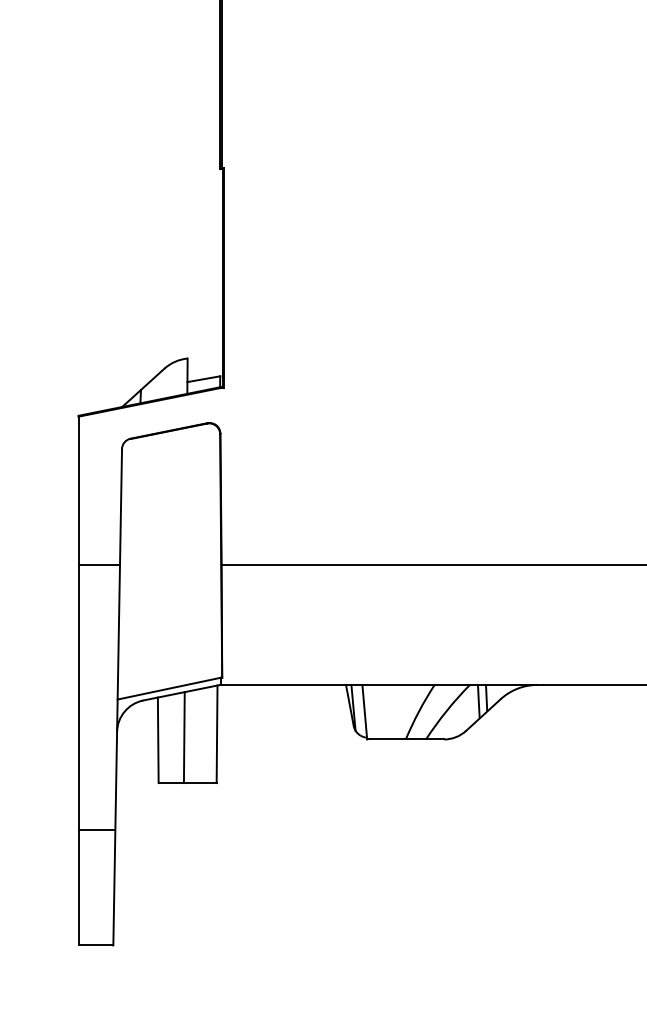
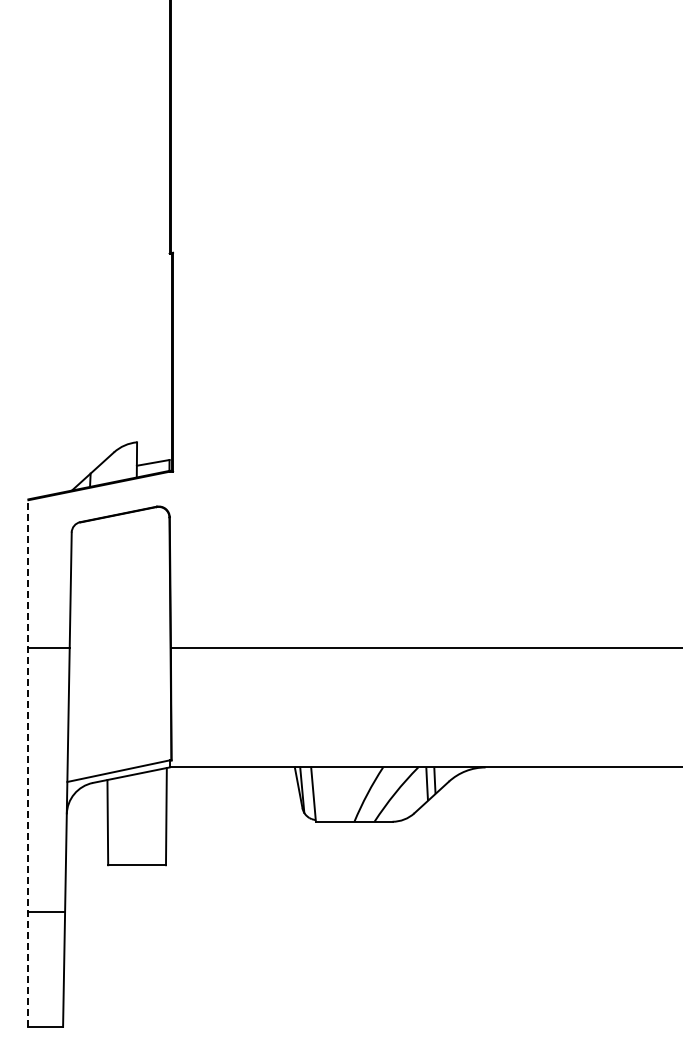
line: (78, 680) -> (28, 763), solid -> dashed
line: (184, 737) -> (133, 819), removed

